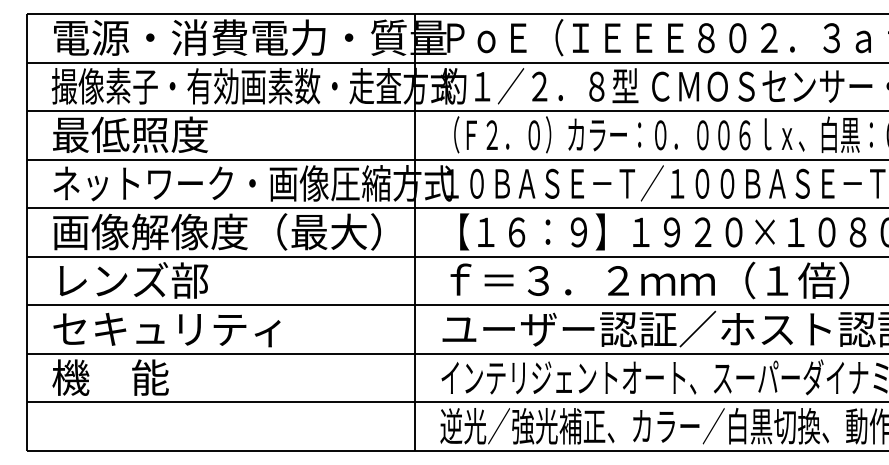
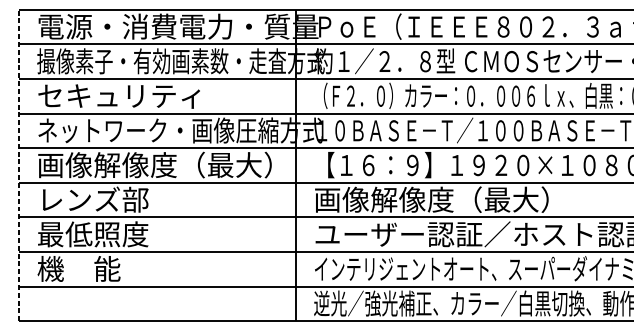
text: (166, 134) -> (118, 95), 最低照度 -> セキュリティ
line: (26, 232) -> (19, 165), solid -> dashed
text: (645, 280) -> (460, 199), ｆ＝３．２ｍｍ（１倍） -> 画像解像度（最大）
text: (166, 328) -> (118, 233), セキュリティ -> 最低照度

